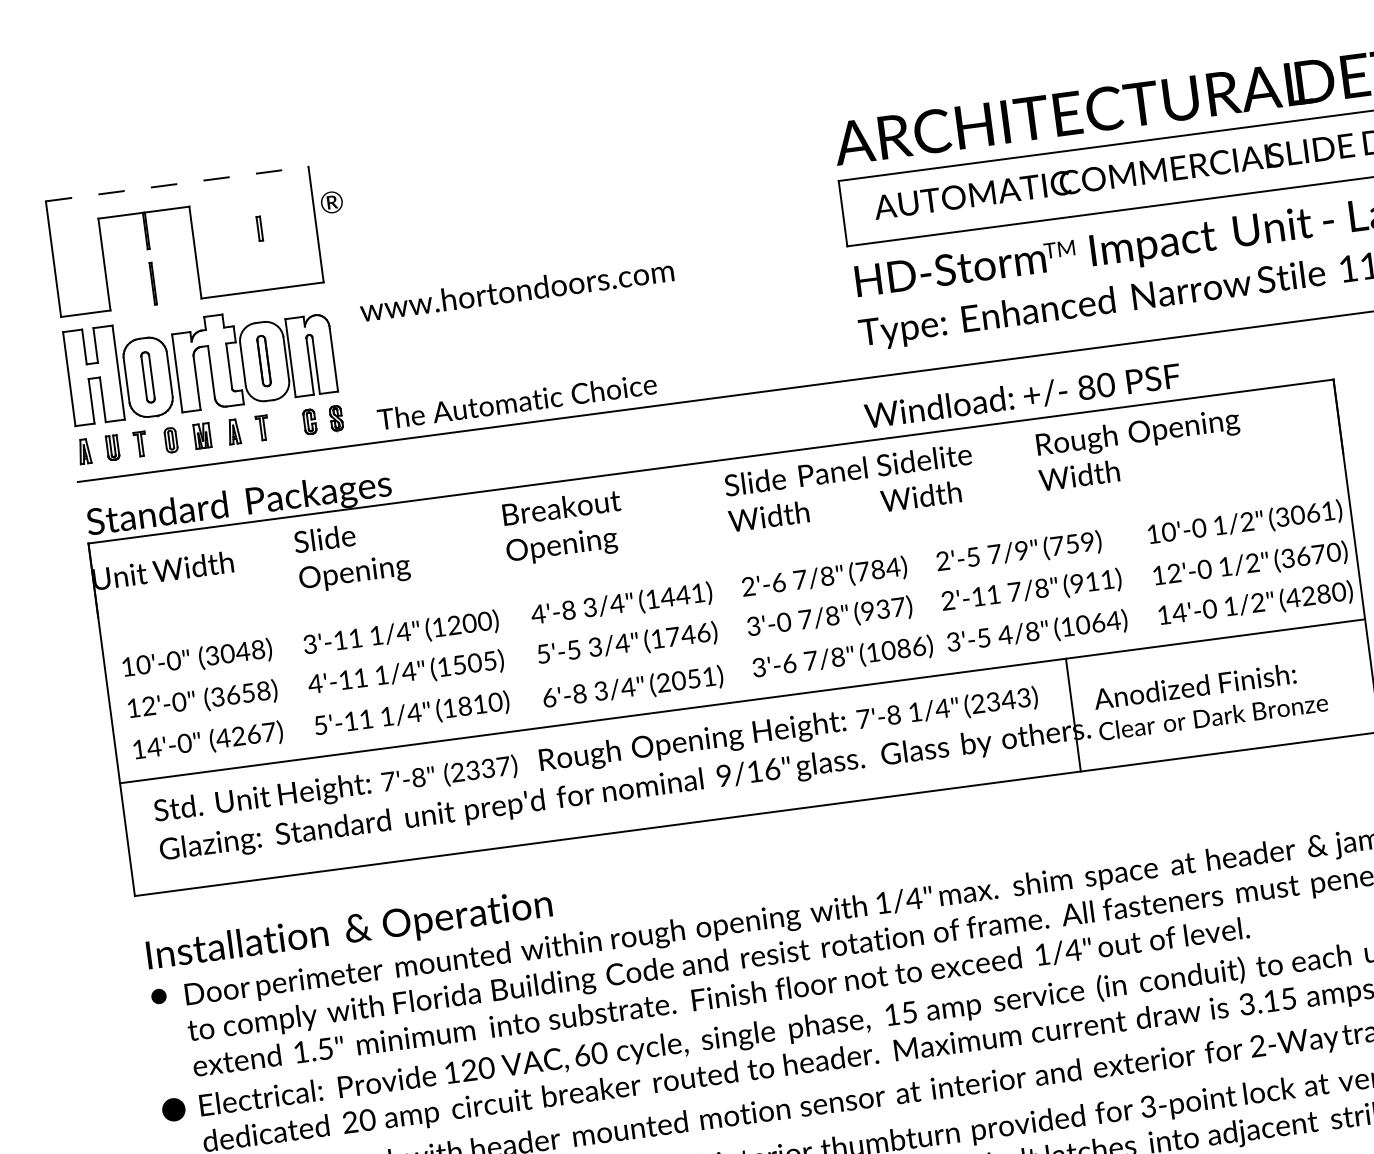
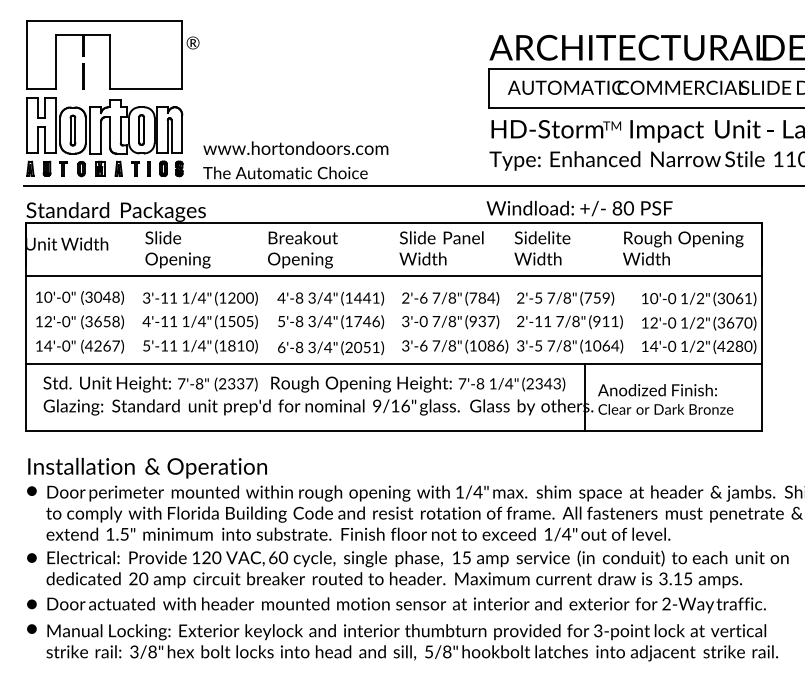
line: (176, 184) -> (104, 20), dashed -> solid
line: (258, 228) -> (148, 168), moved
text: (516, 289) -> (295, 147), moved
text: (1139, 449) -> (683, 248), moved
text: (926, 477) -> (542, 248), moved
line: (722, 551) -> (393, 275), added
text: (1020, 551) -> (566, 298), 7/9" -> 7/8"
text: (1005, 634) -> (551, 345), 4/8" -> 7/8"
text: (573, 649) -> (299, 321), 5'-5 -> 5'-8
part: (173, 1108) -> (31, 557), size x0.62

